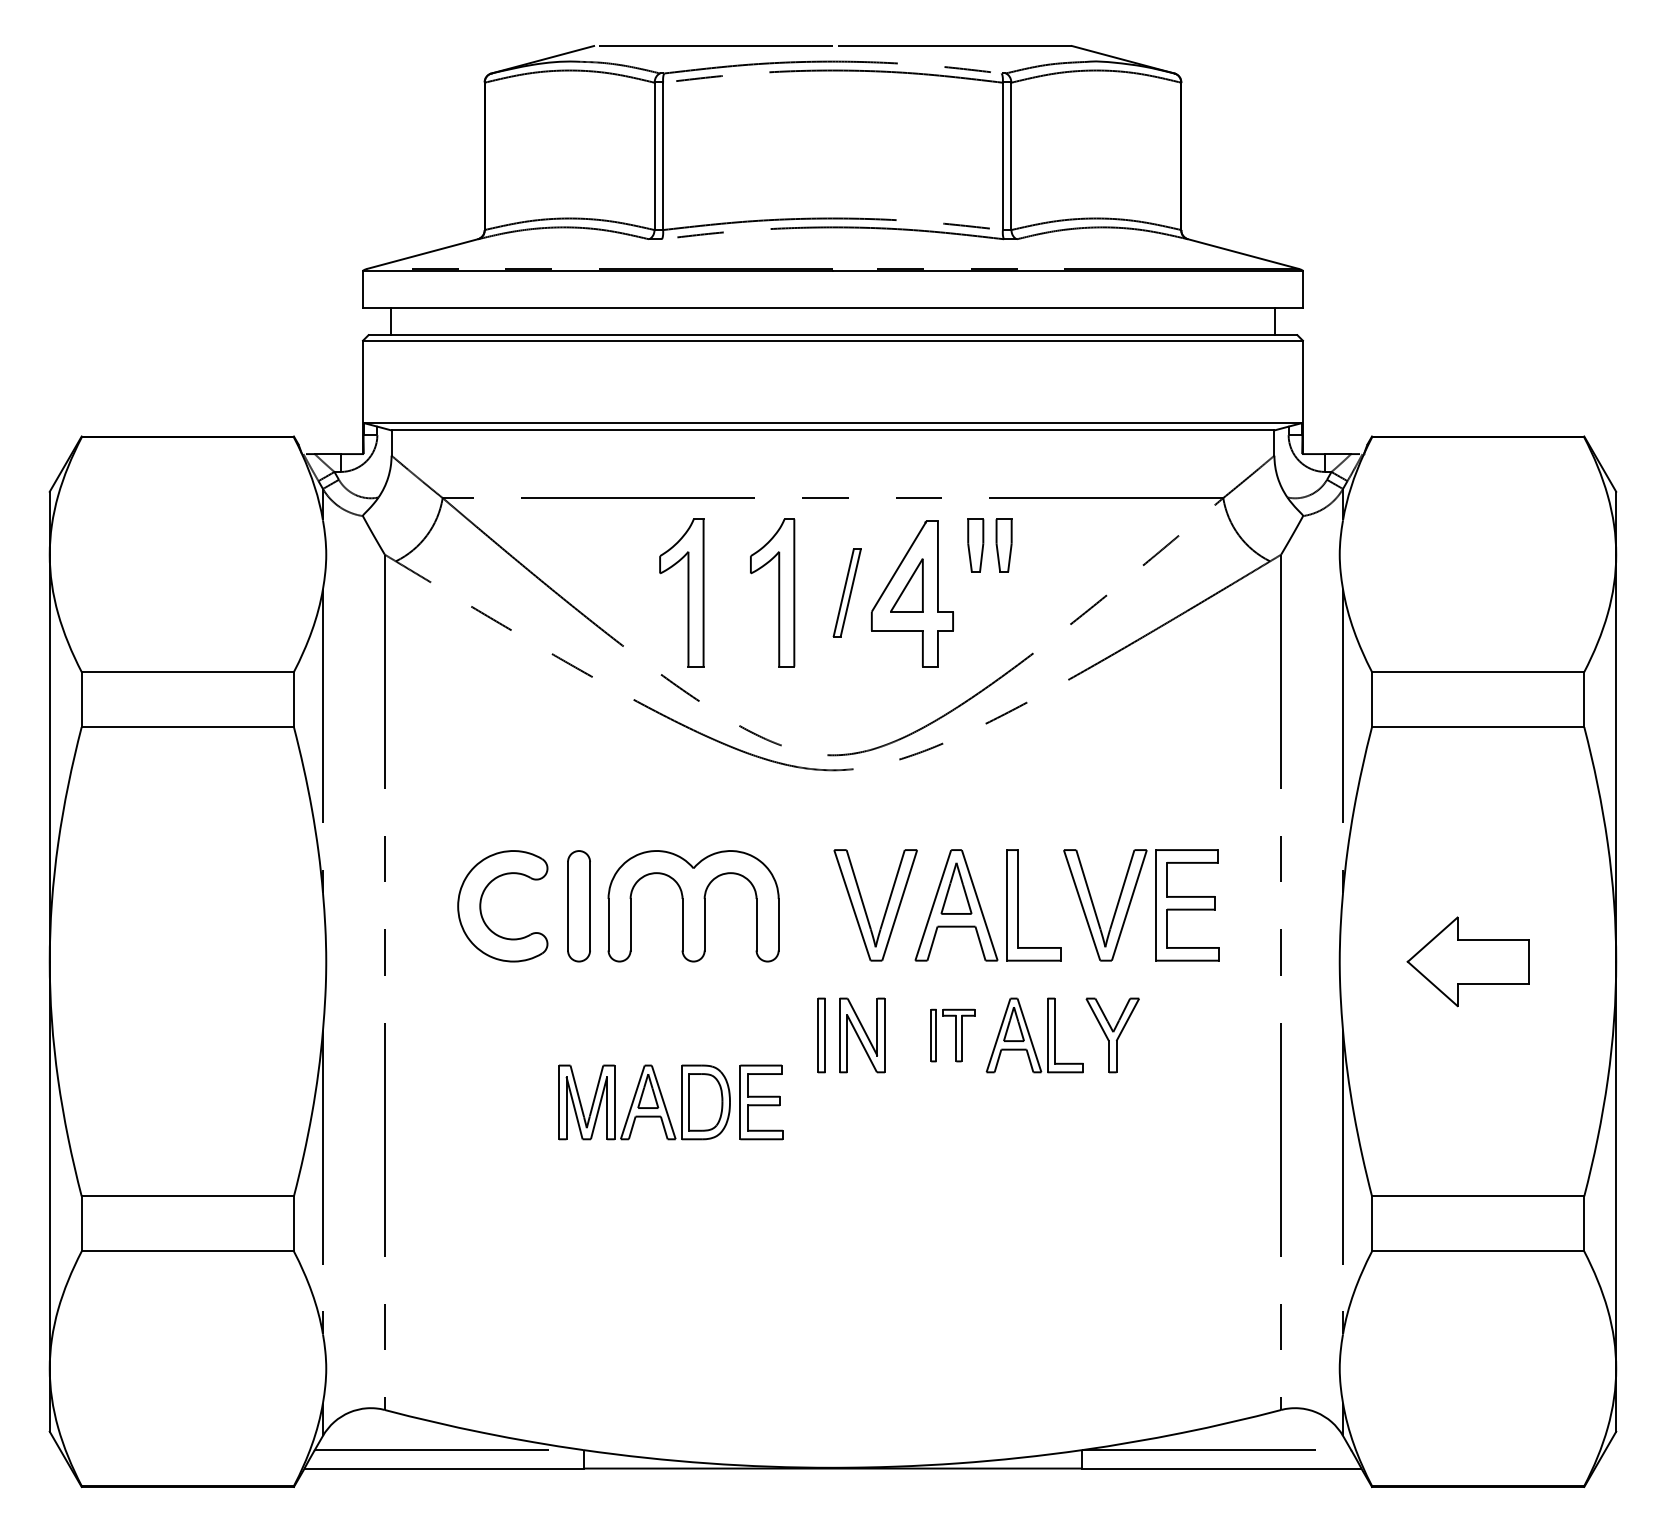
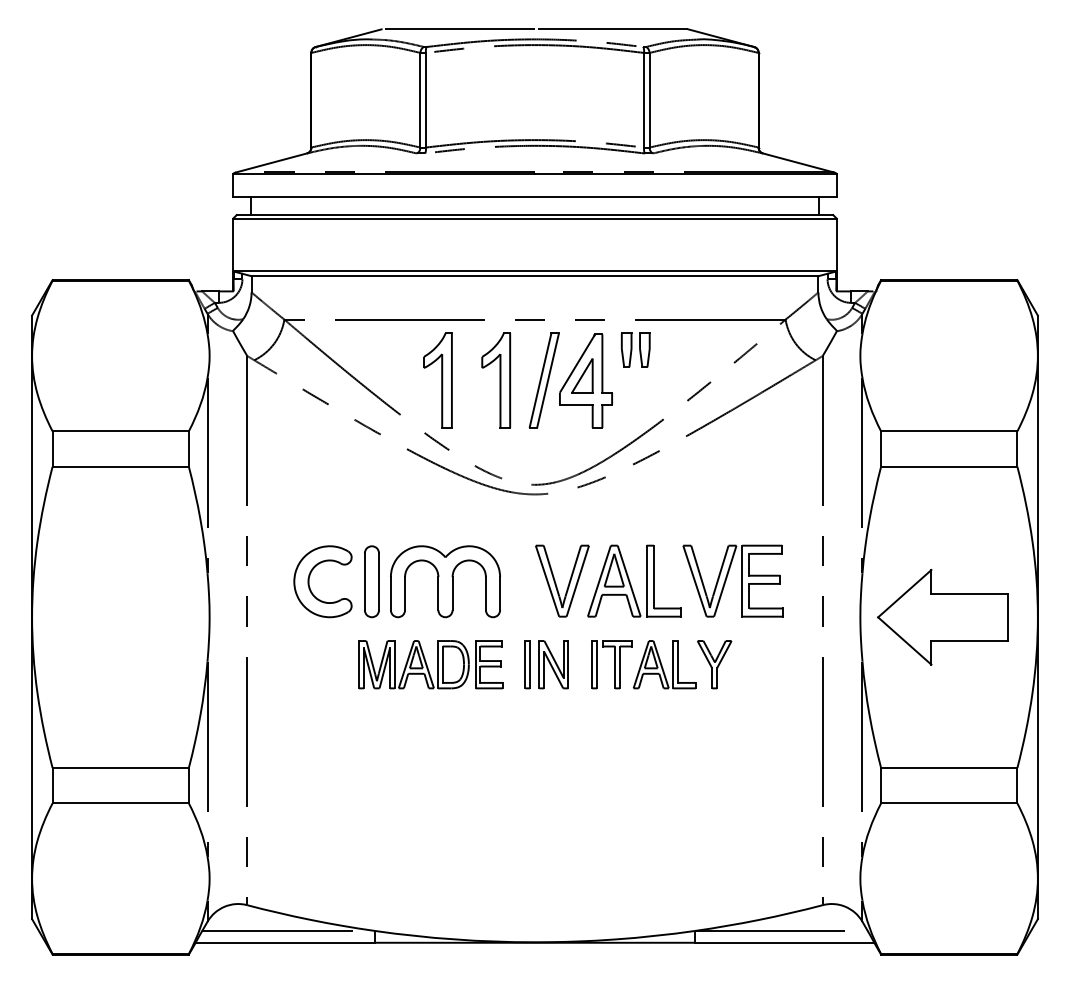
part: (846, 592) -> (543, 380), size x1.67
part: (1467, 961) -> (942, 617), size x1.67
part: (952, 1035) -> (611, 664), size x1.43
part: (670, 1102) -> (430, 664), moved

